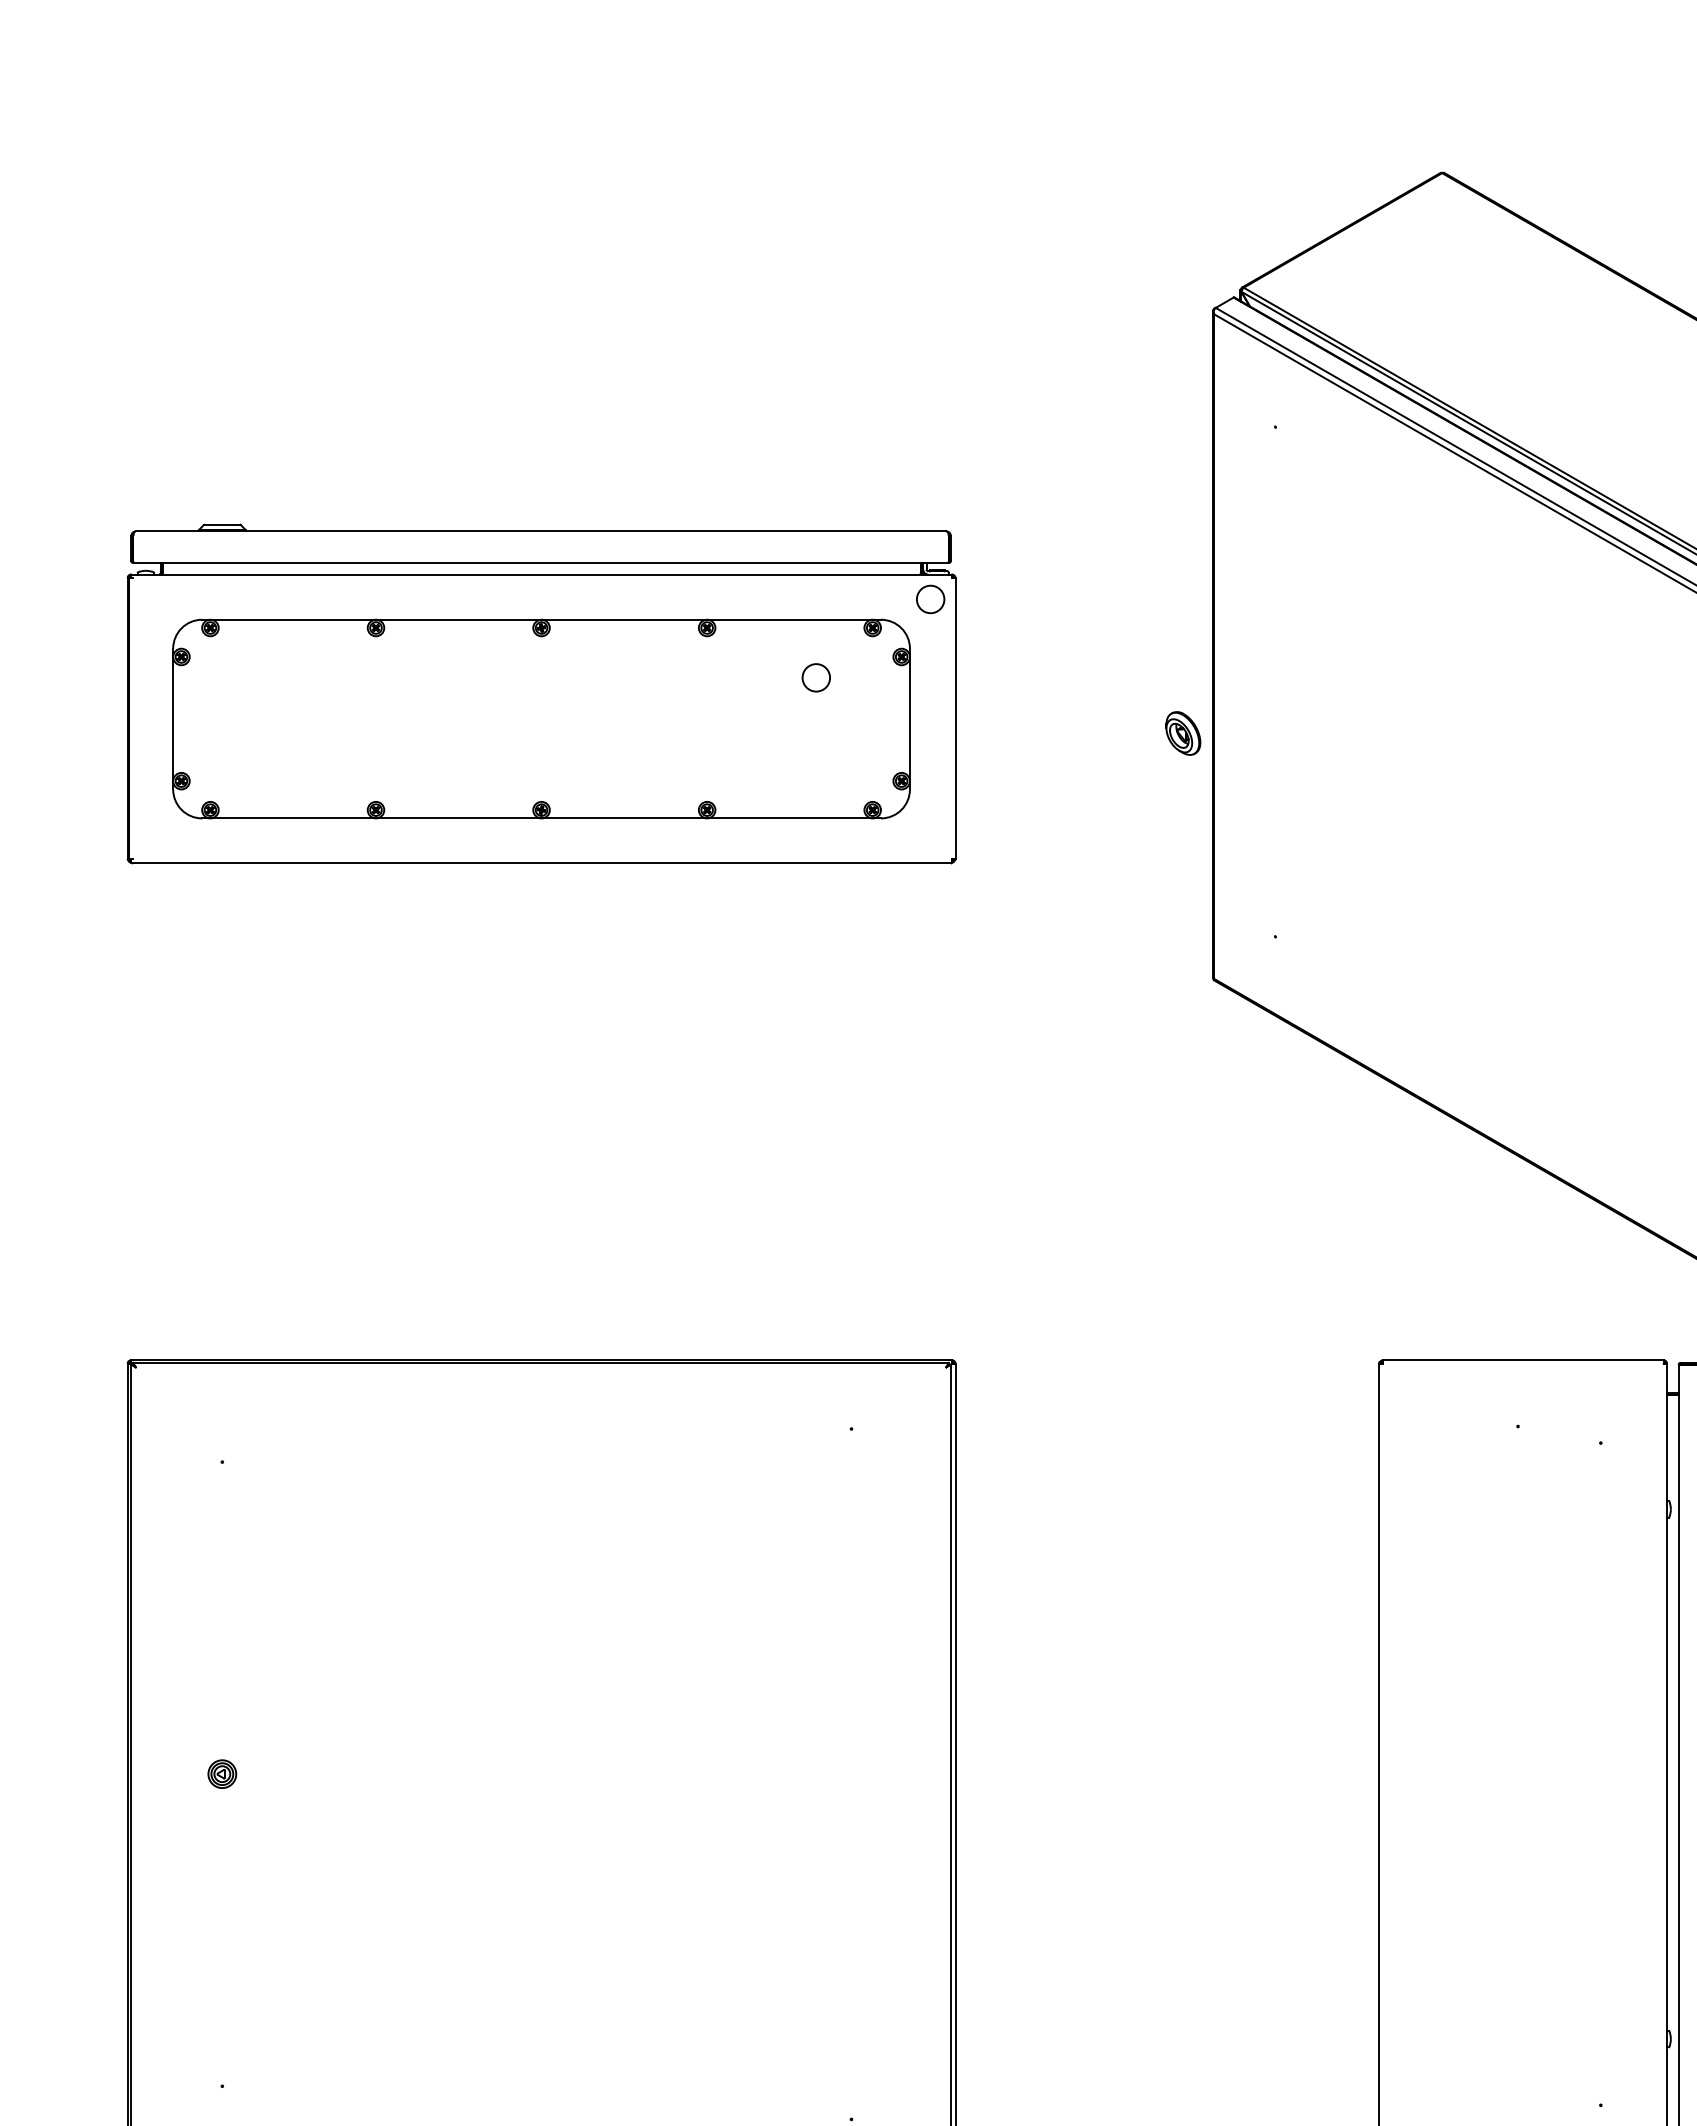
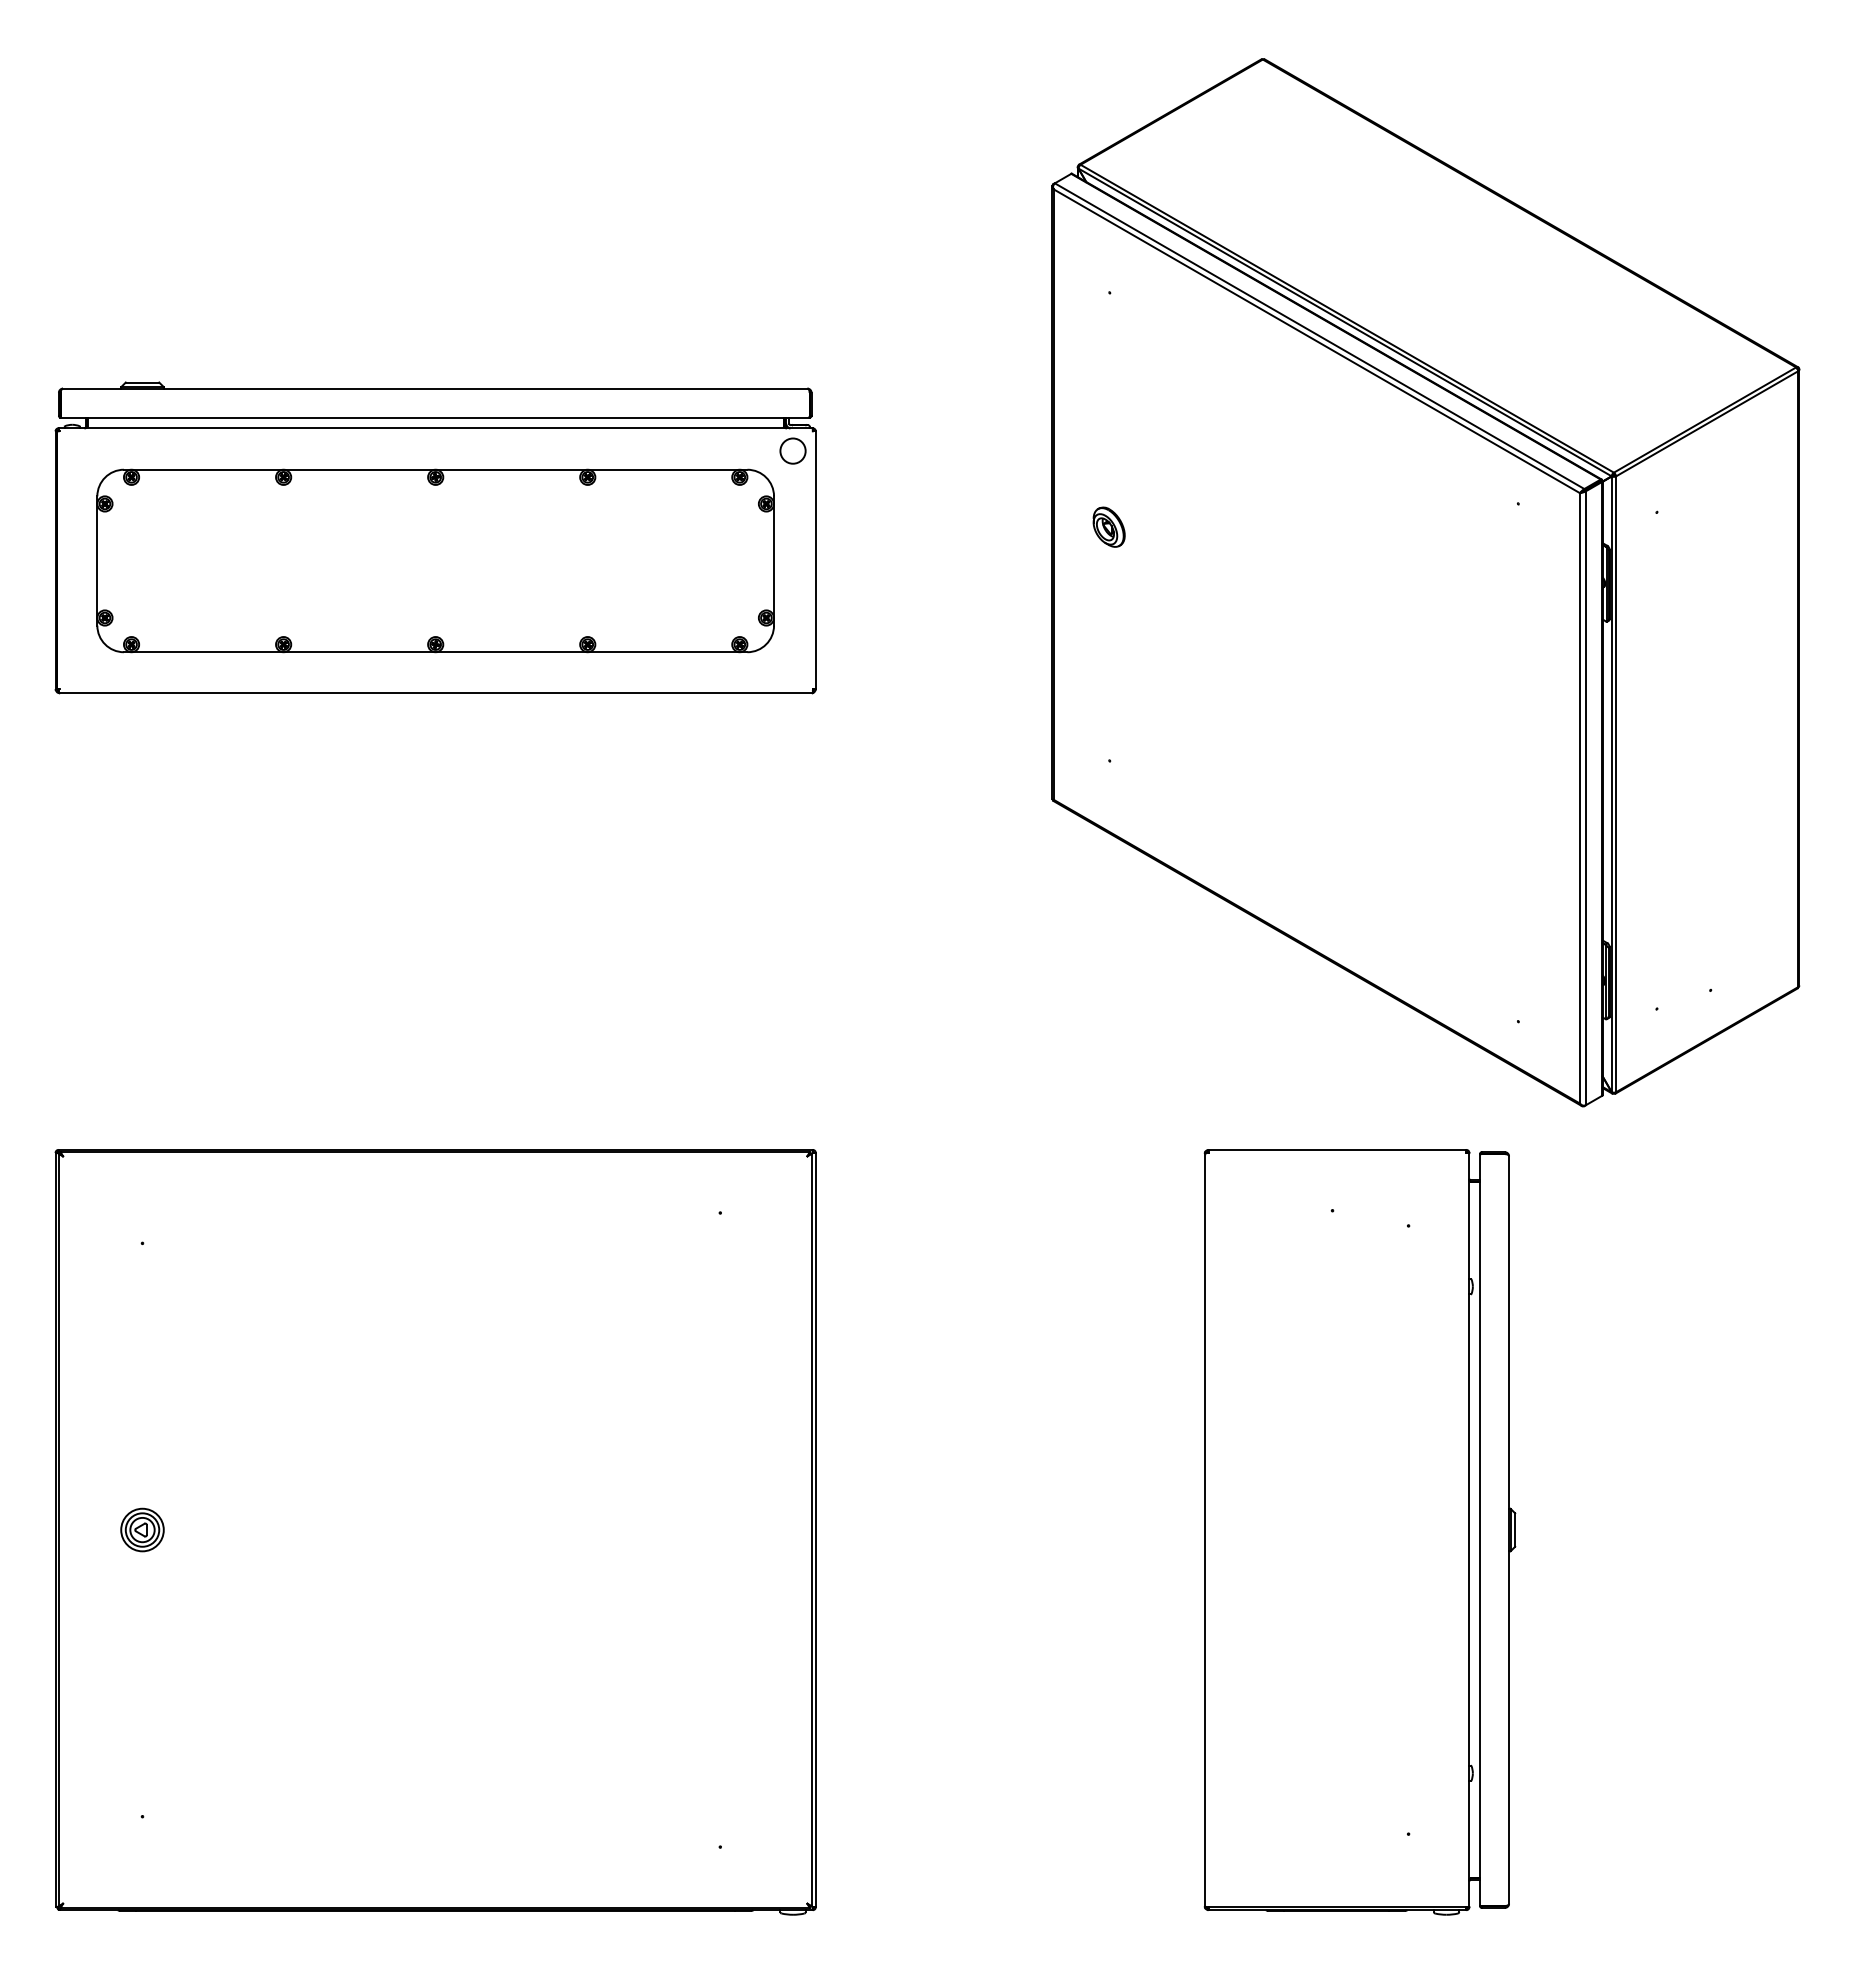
circle: (815, 677) -> (687, 522), removed
part: (1182, 732) -> (1108, 526), moved
part: (222, 1773) -> (142, 1529), size x1.67

